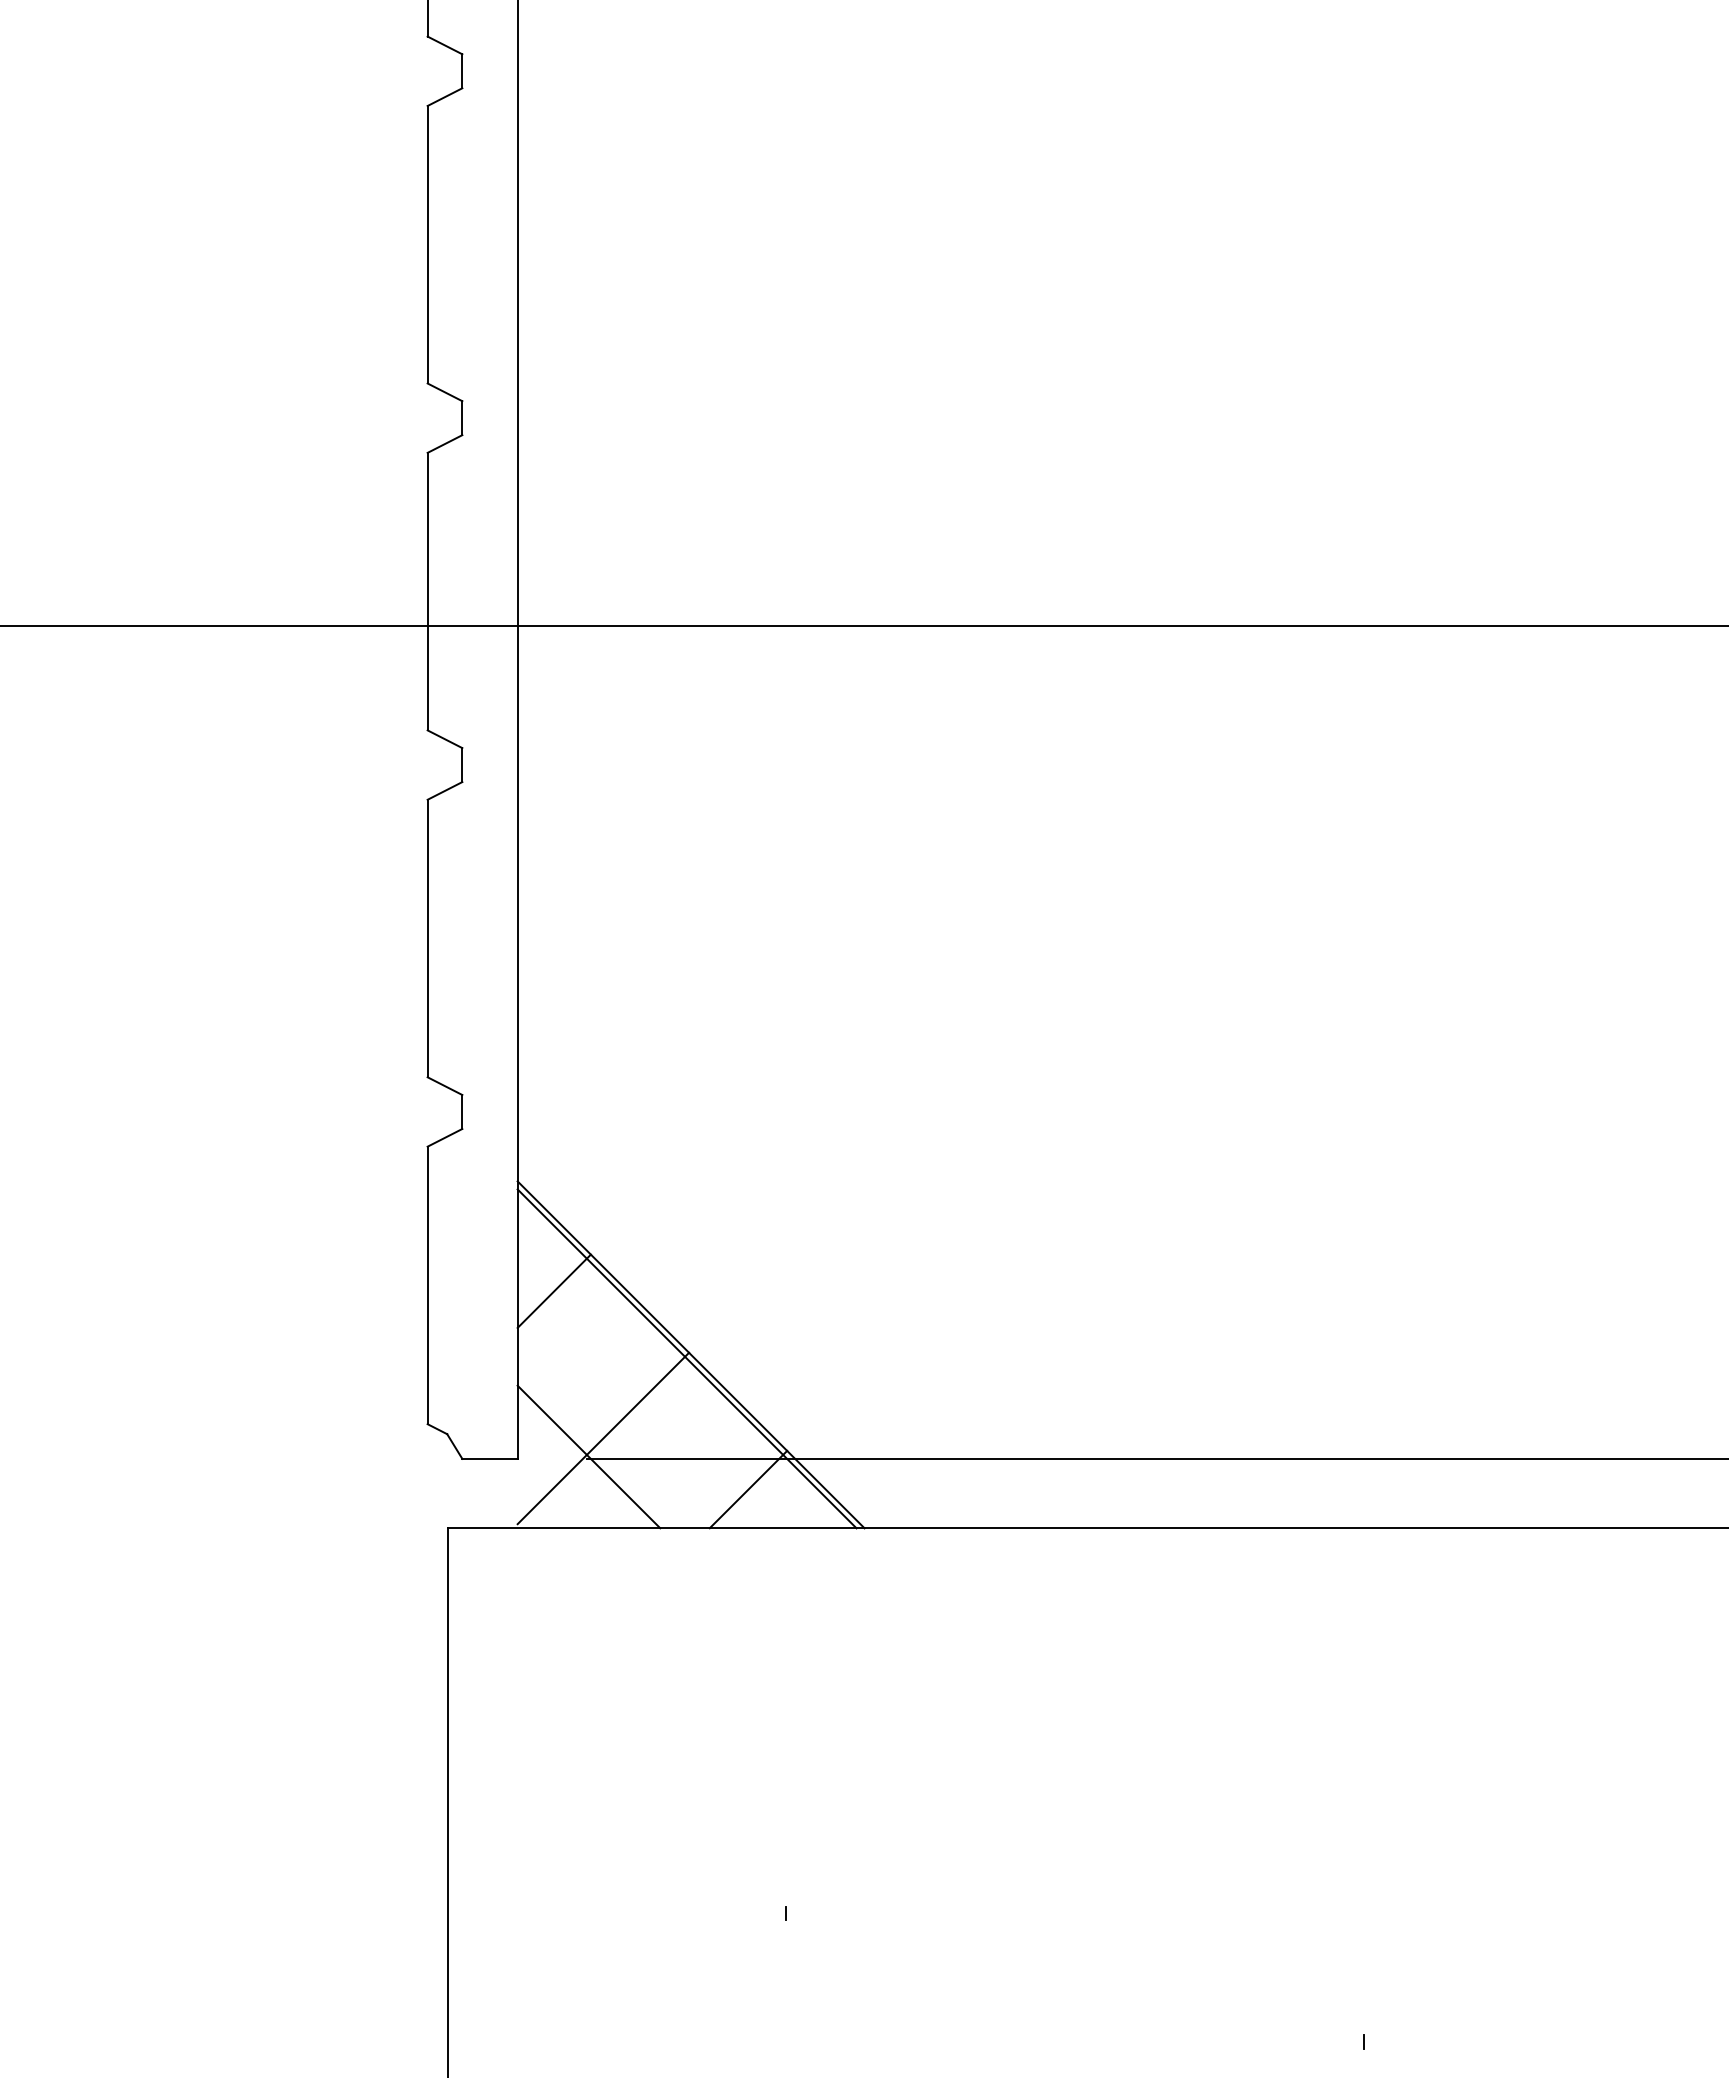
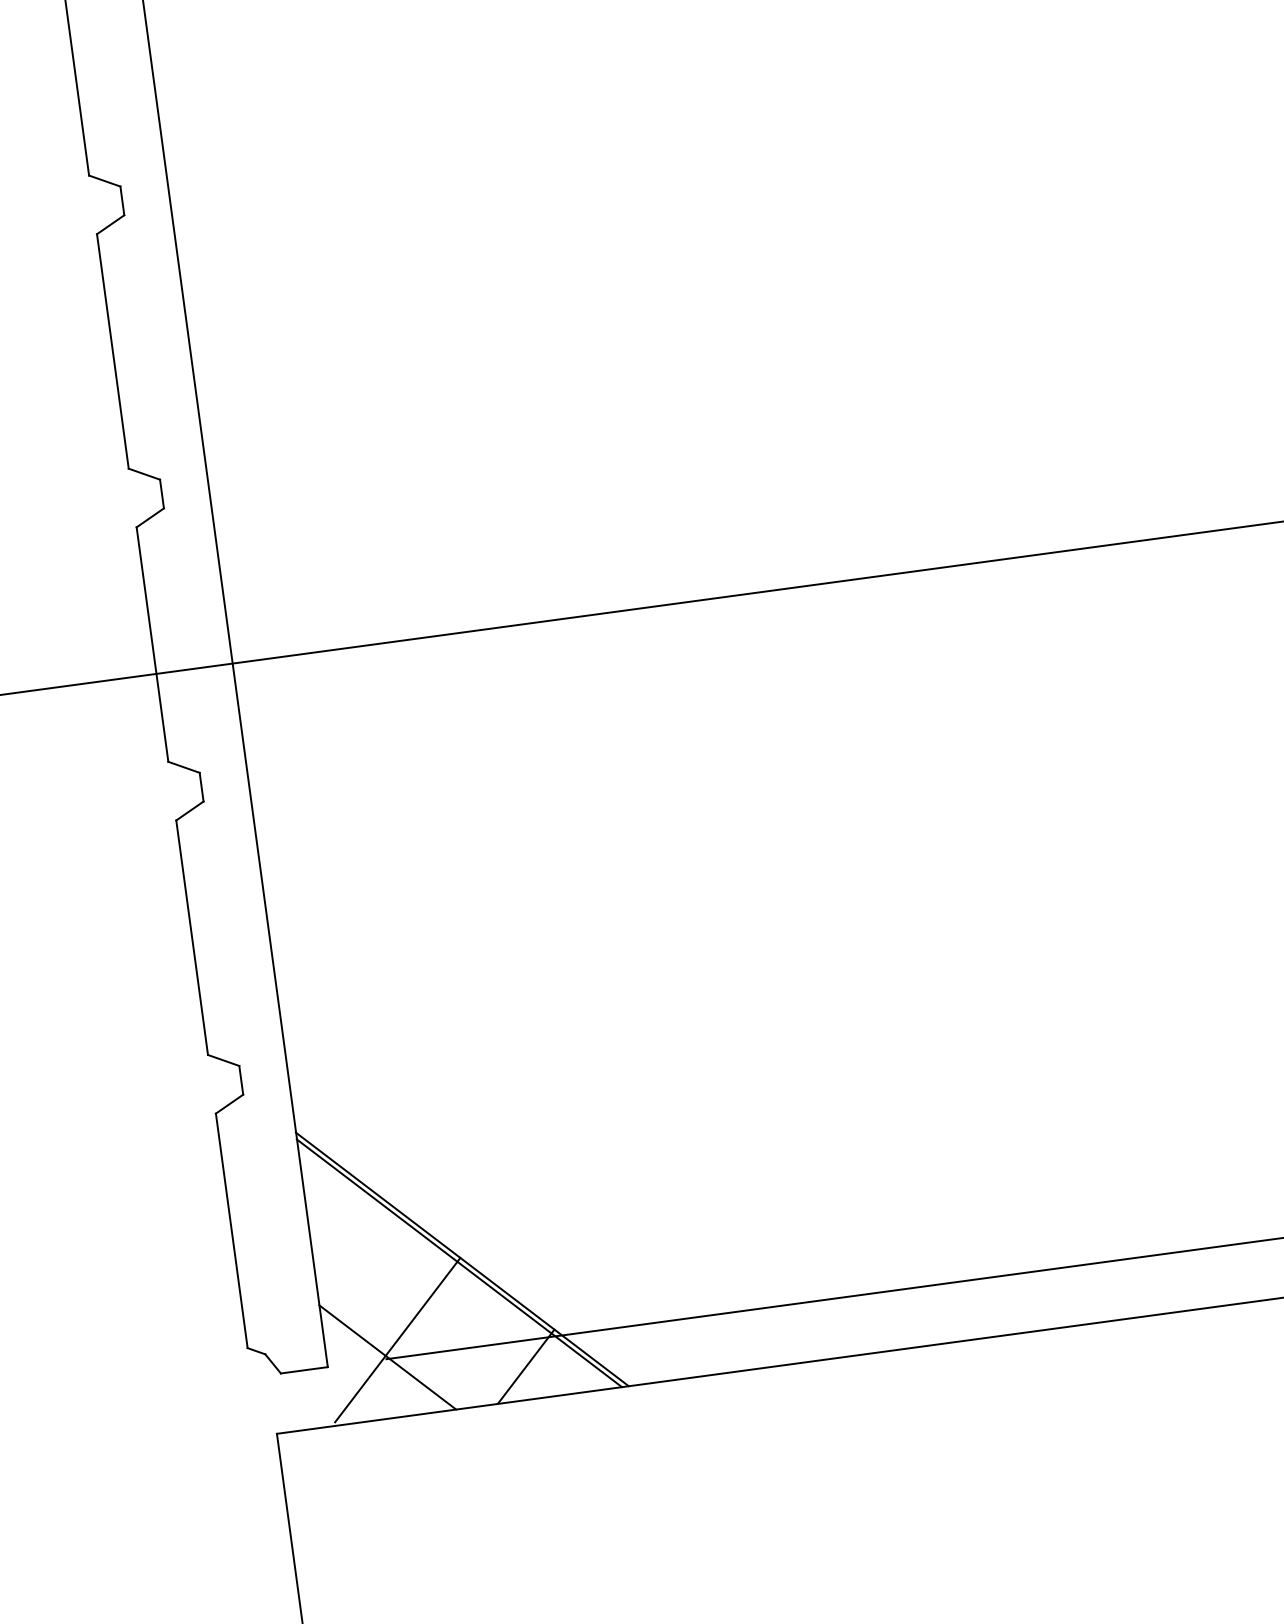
line: (553, 1290) -> (338, 1220), removed

